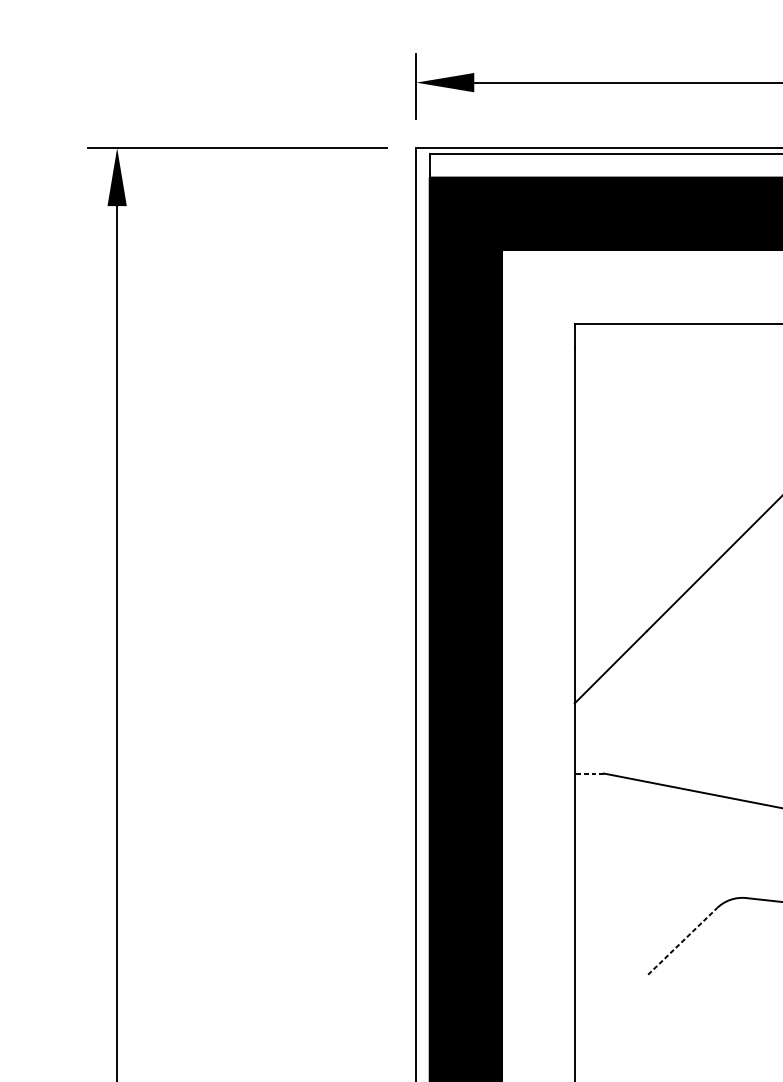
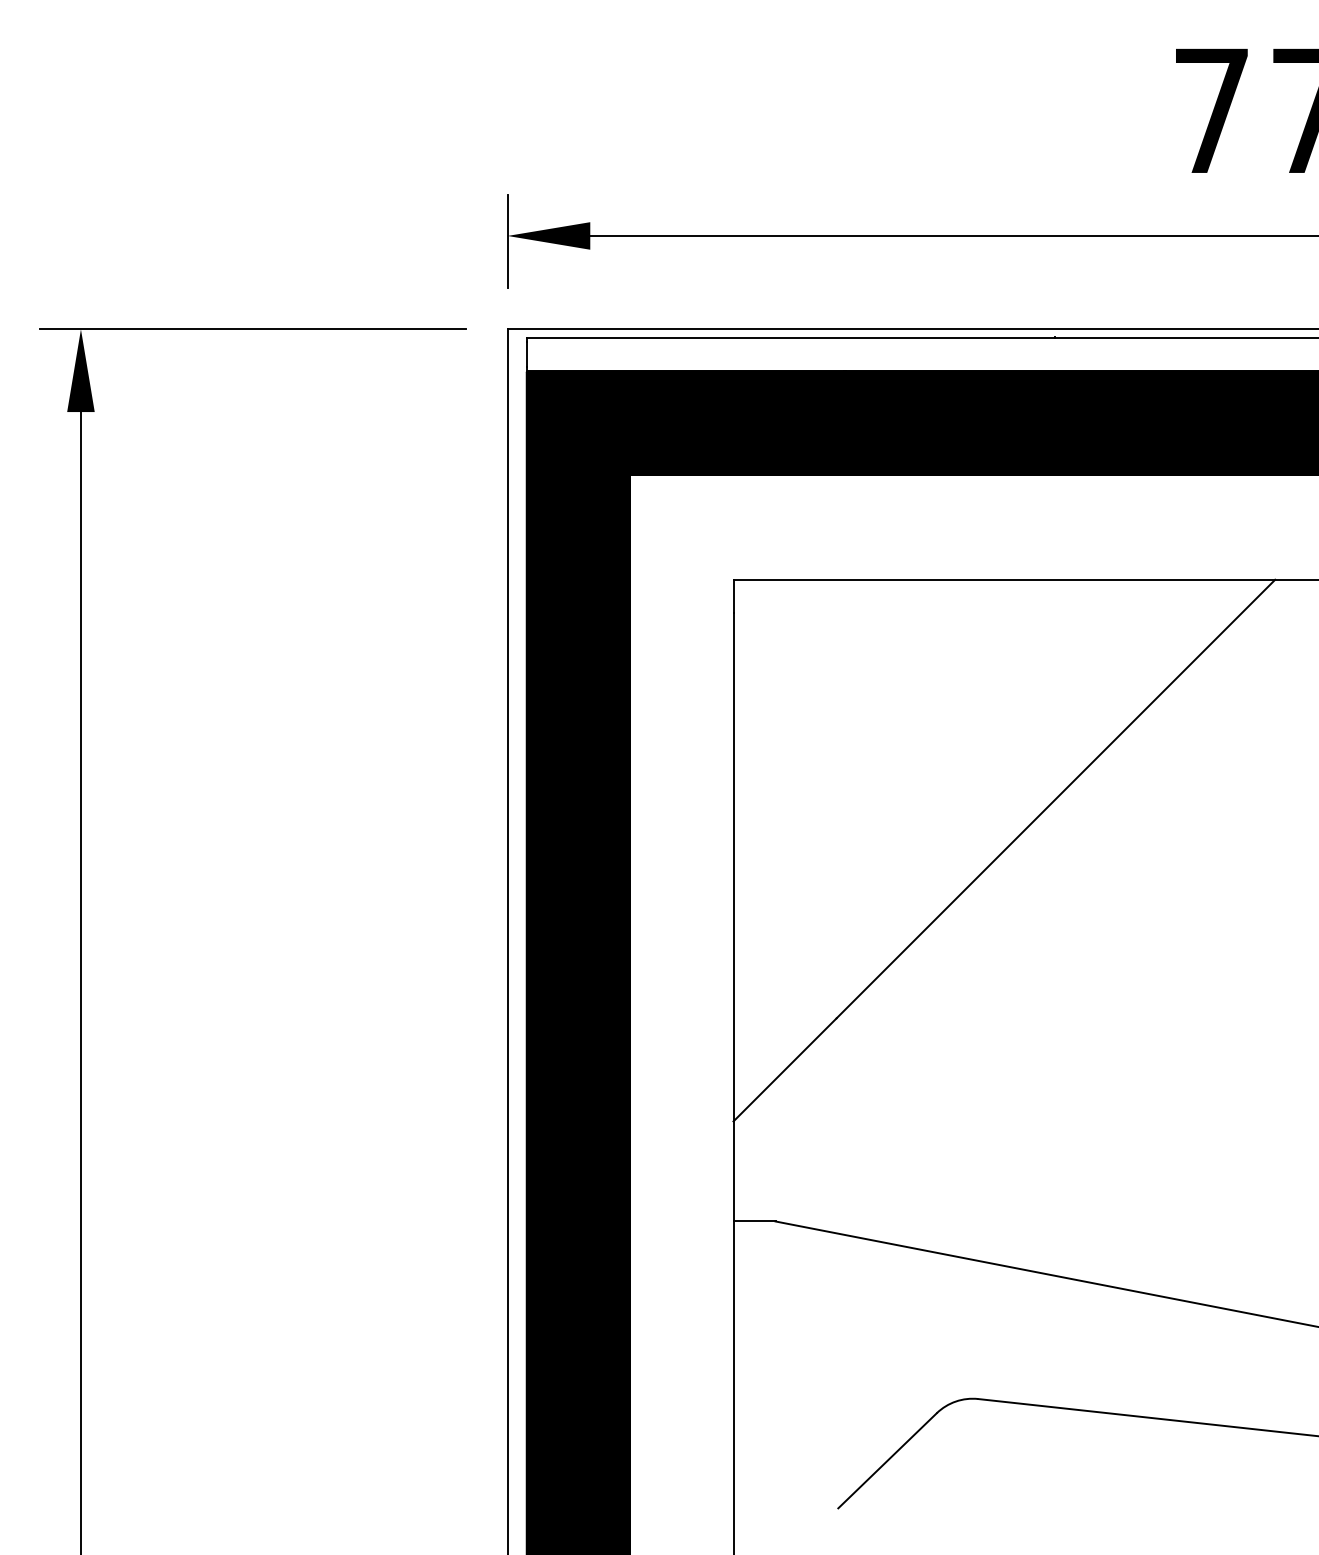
line: (589, 773) -> (754, 1221), dashed -> solid
line: (682, 941) -> (887, 1460), dashed -> solid

